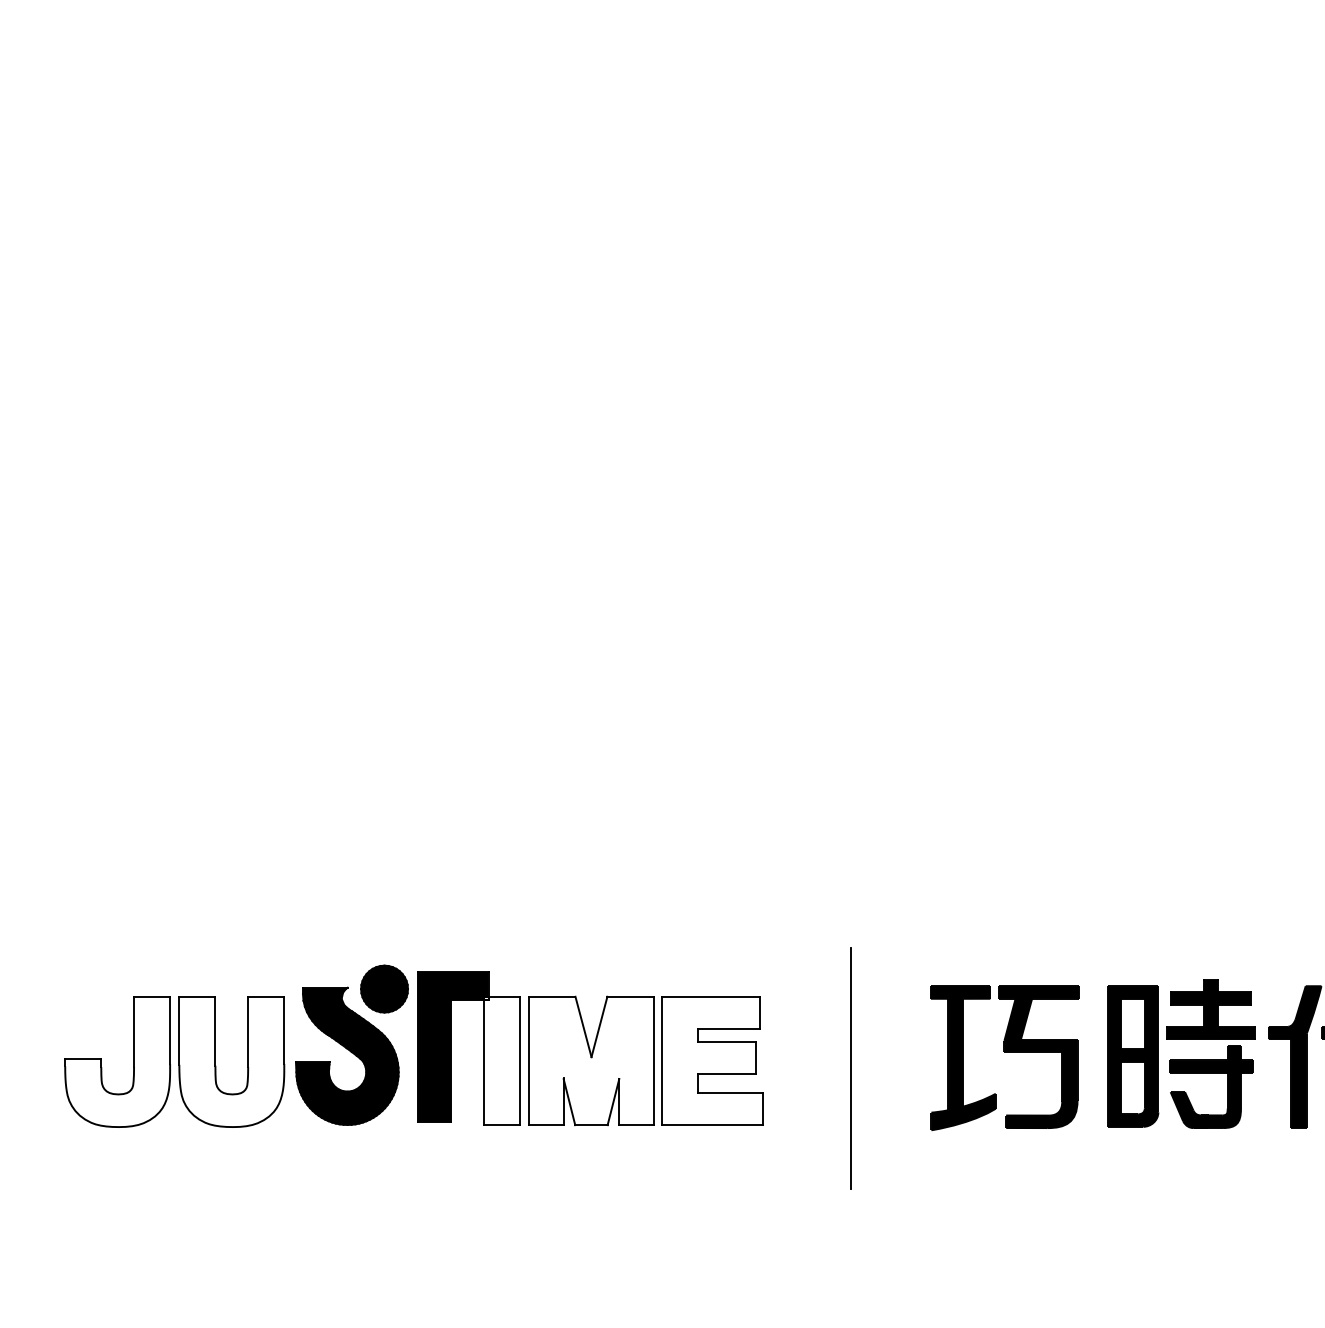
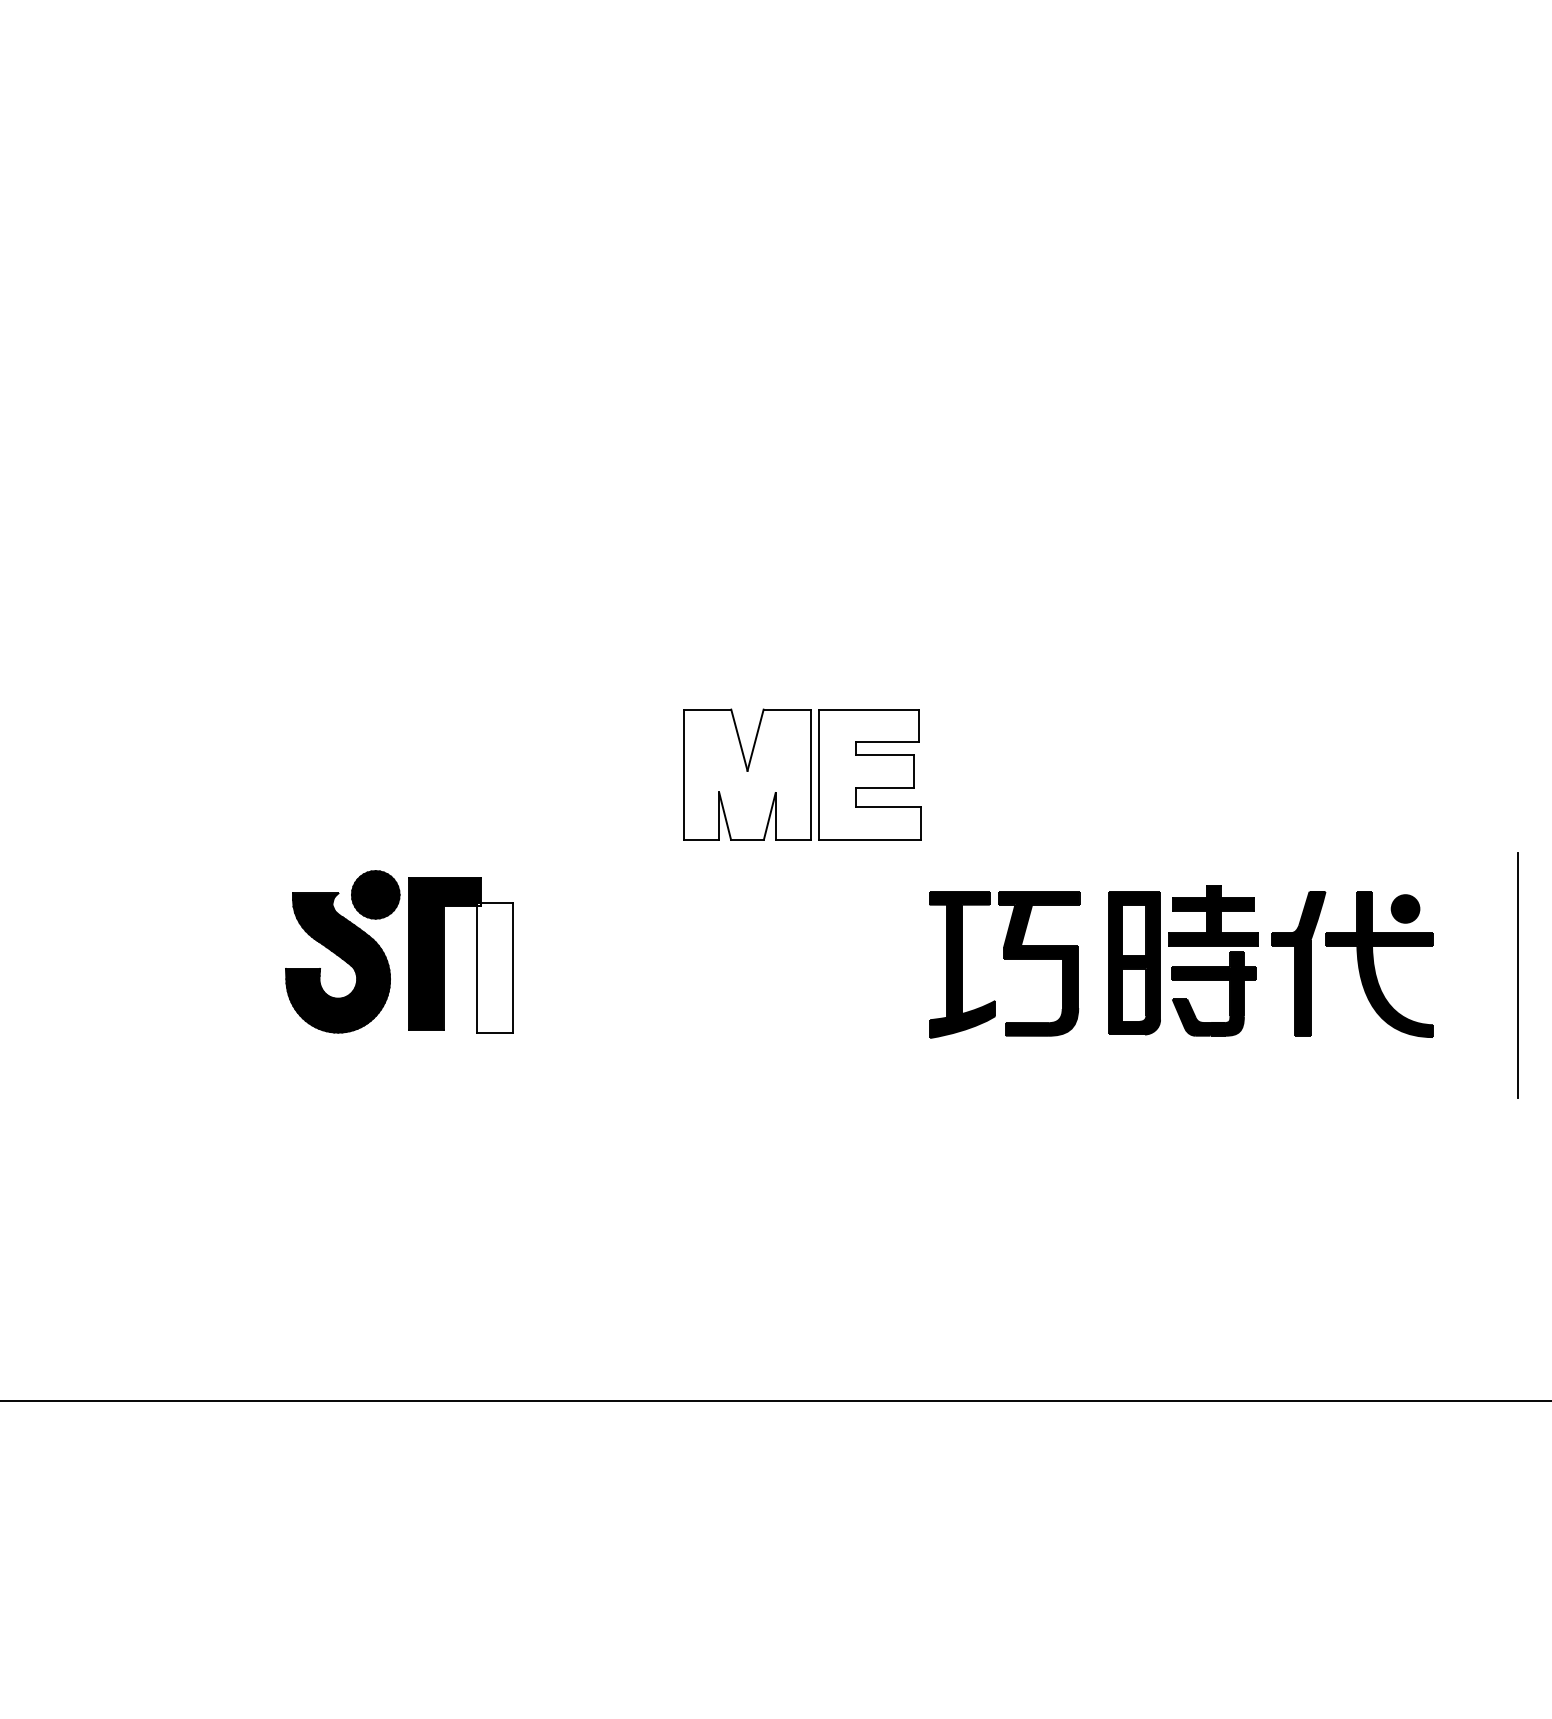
part: (645, 1060) -> (802, 774), moved
part: (174, 1061) -> (162, 968), removed
line: (850, 1068) -> (848, 975), removed

